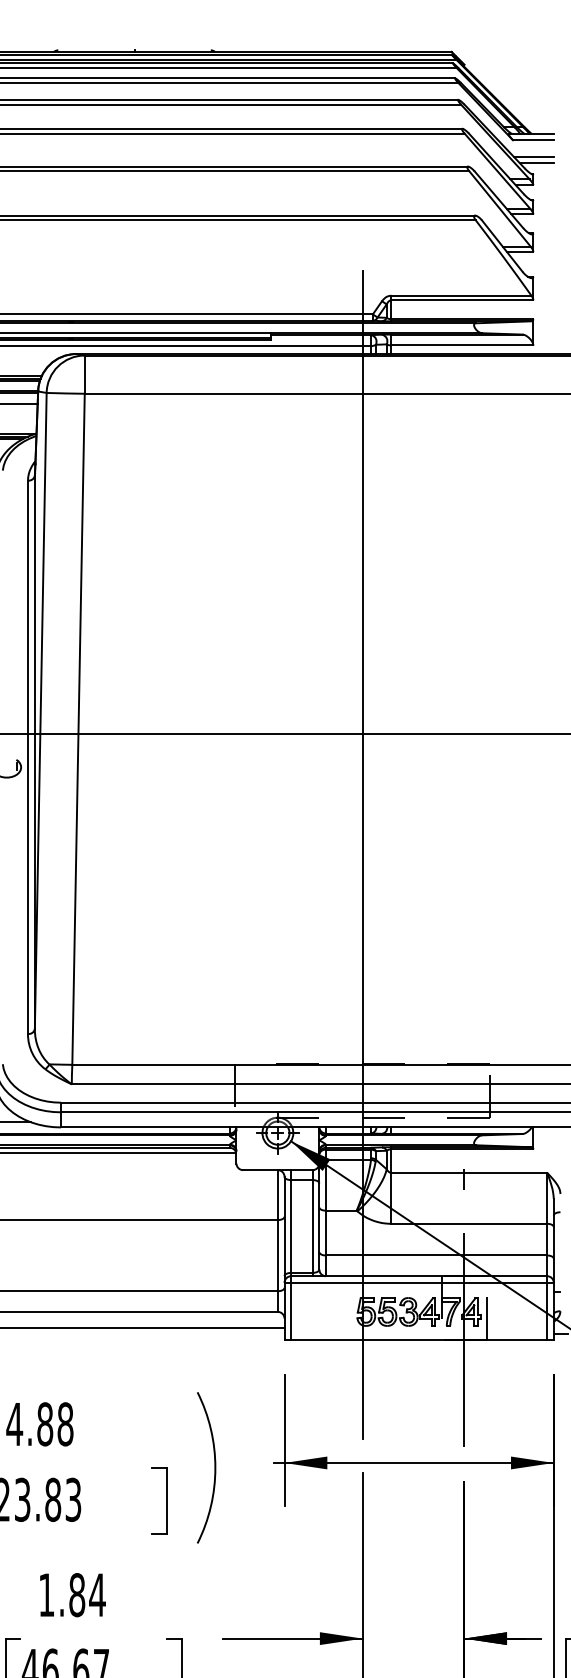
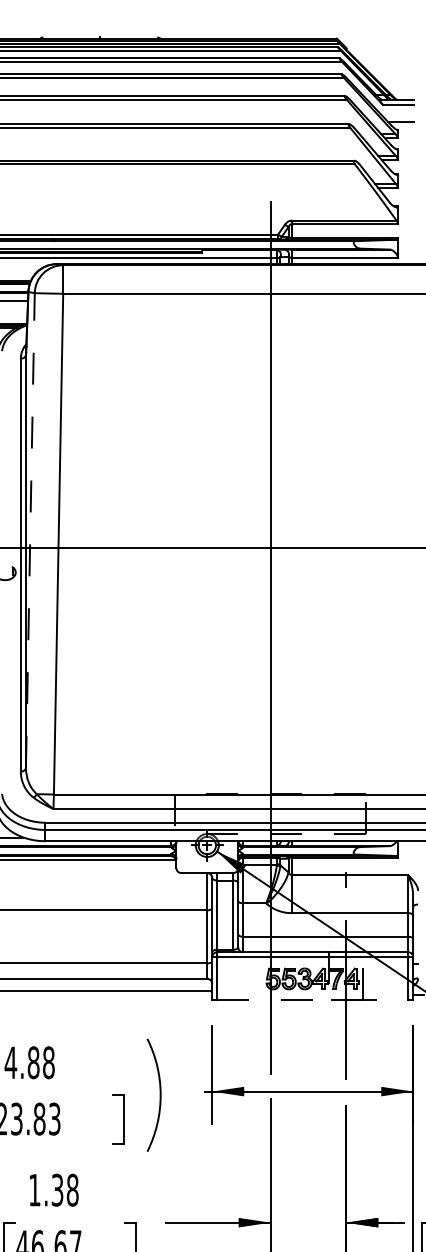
line: (534, 157) -> (398, 117), removed
line: (40, 710) -> (30, 530), solid -> dashed
line: (419, 1340) -> (312, 1000), solid -> dashed
text: (87, 1595) -> (65, 1190), 1.84 -> 1.38

